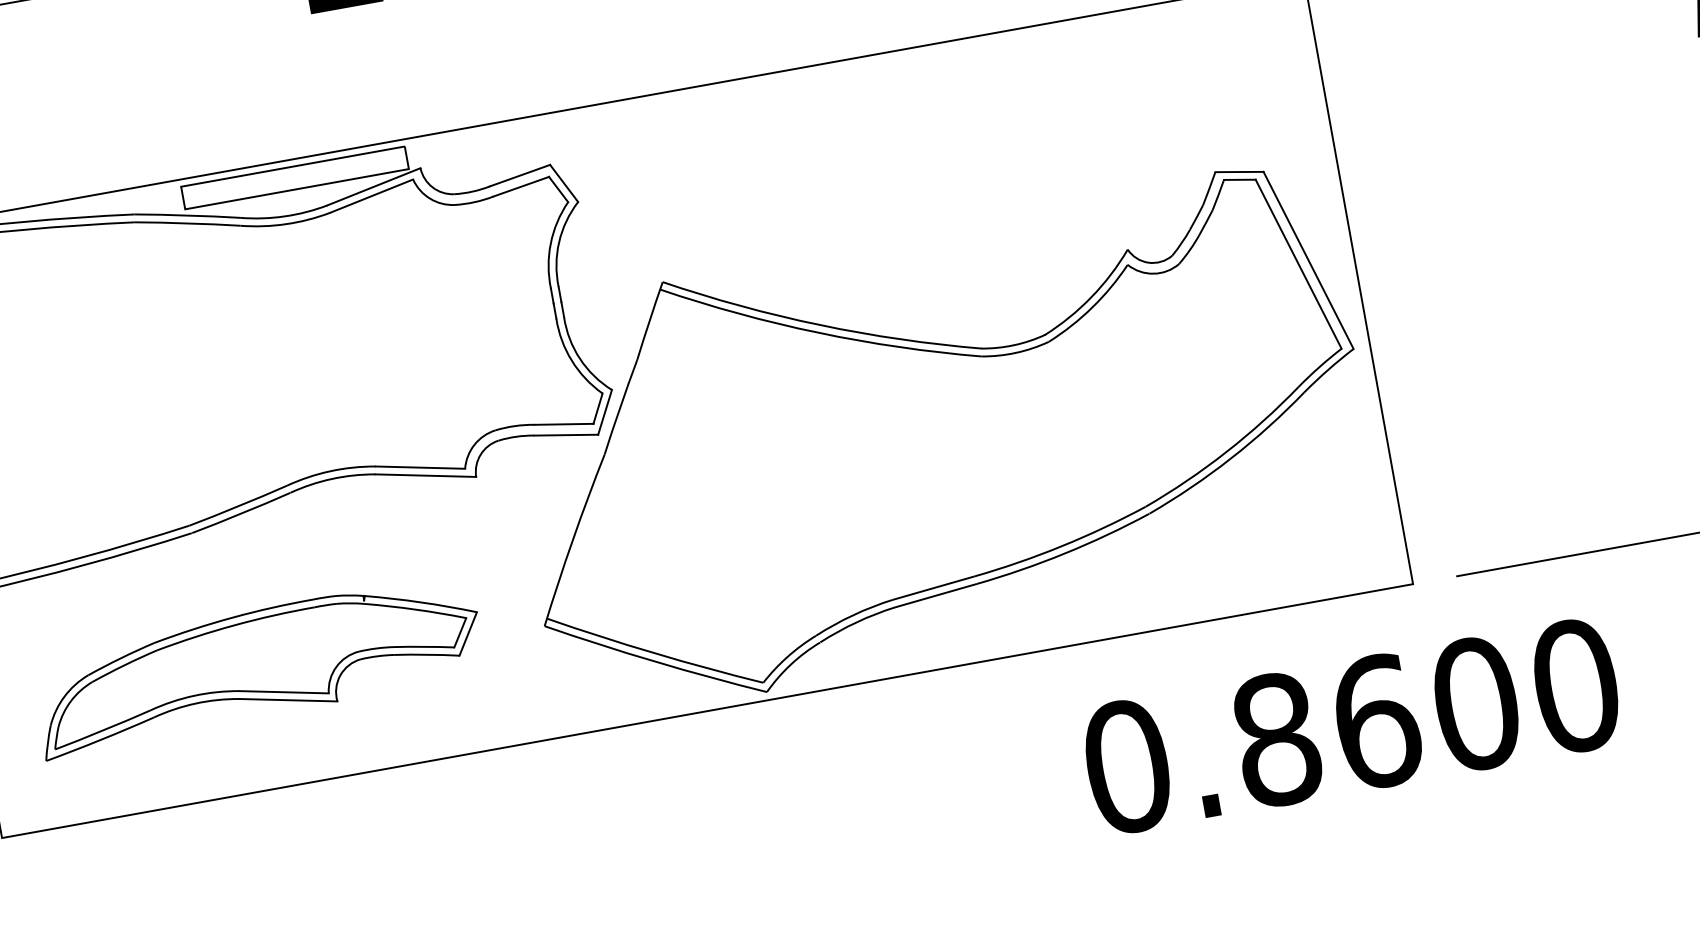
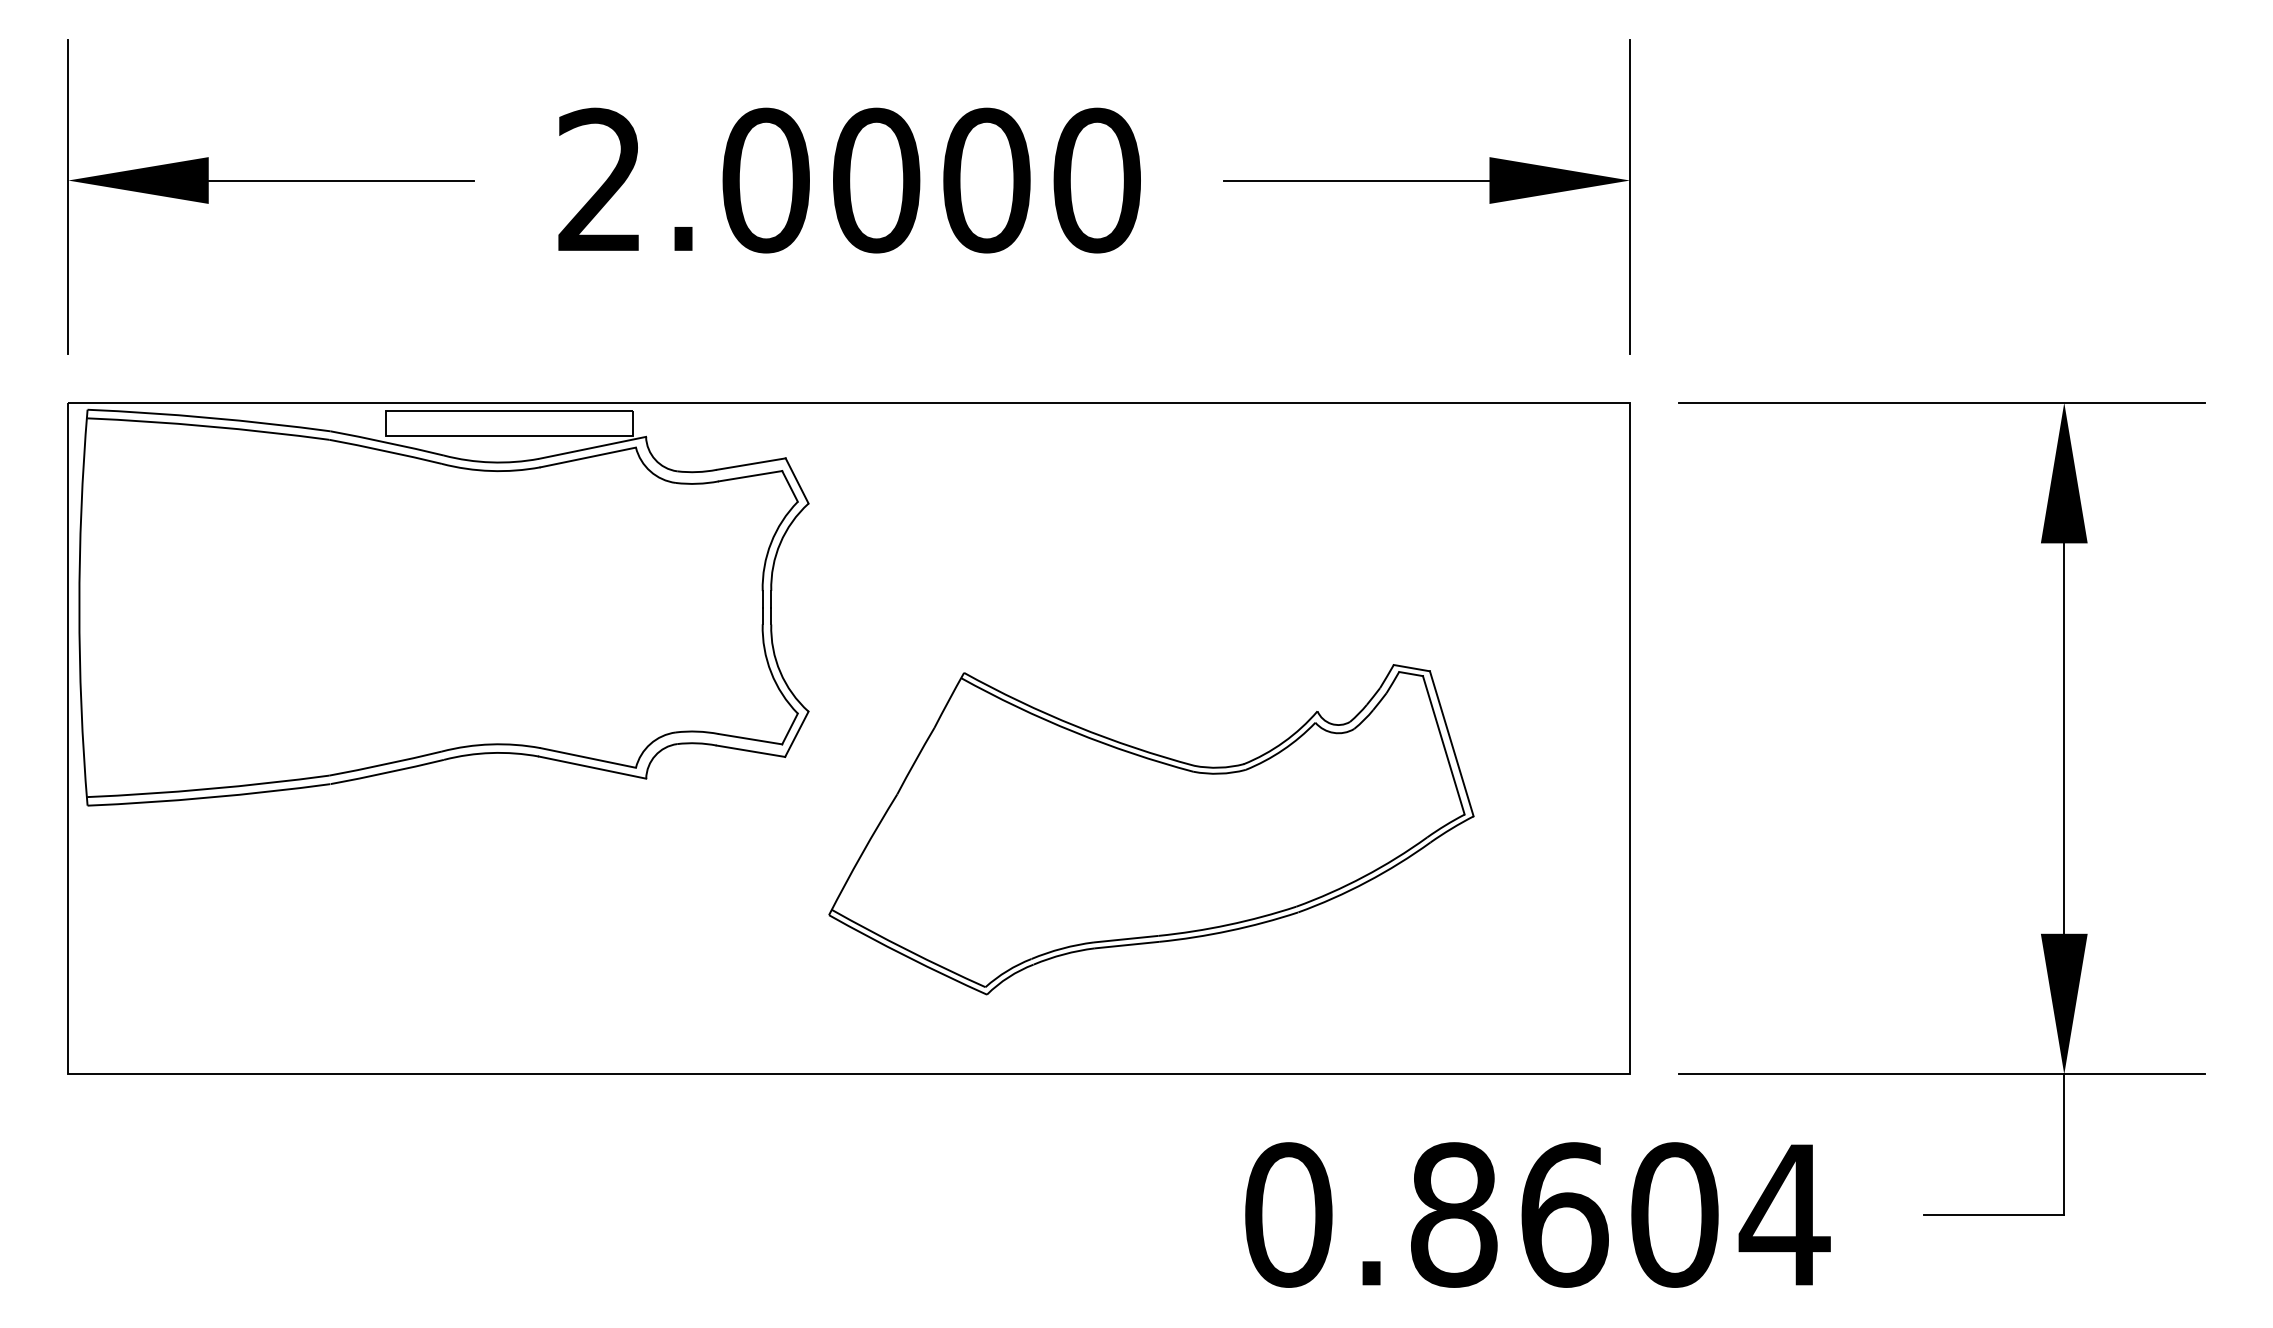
part: (940, 440) -> (1151, 829), size x0.7
part: (257, 666) -> (375, 939), removed
text: (1575, 685) -> (1784, 1214), 0.8600 -> 0.8604

